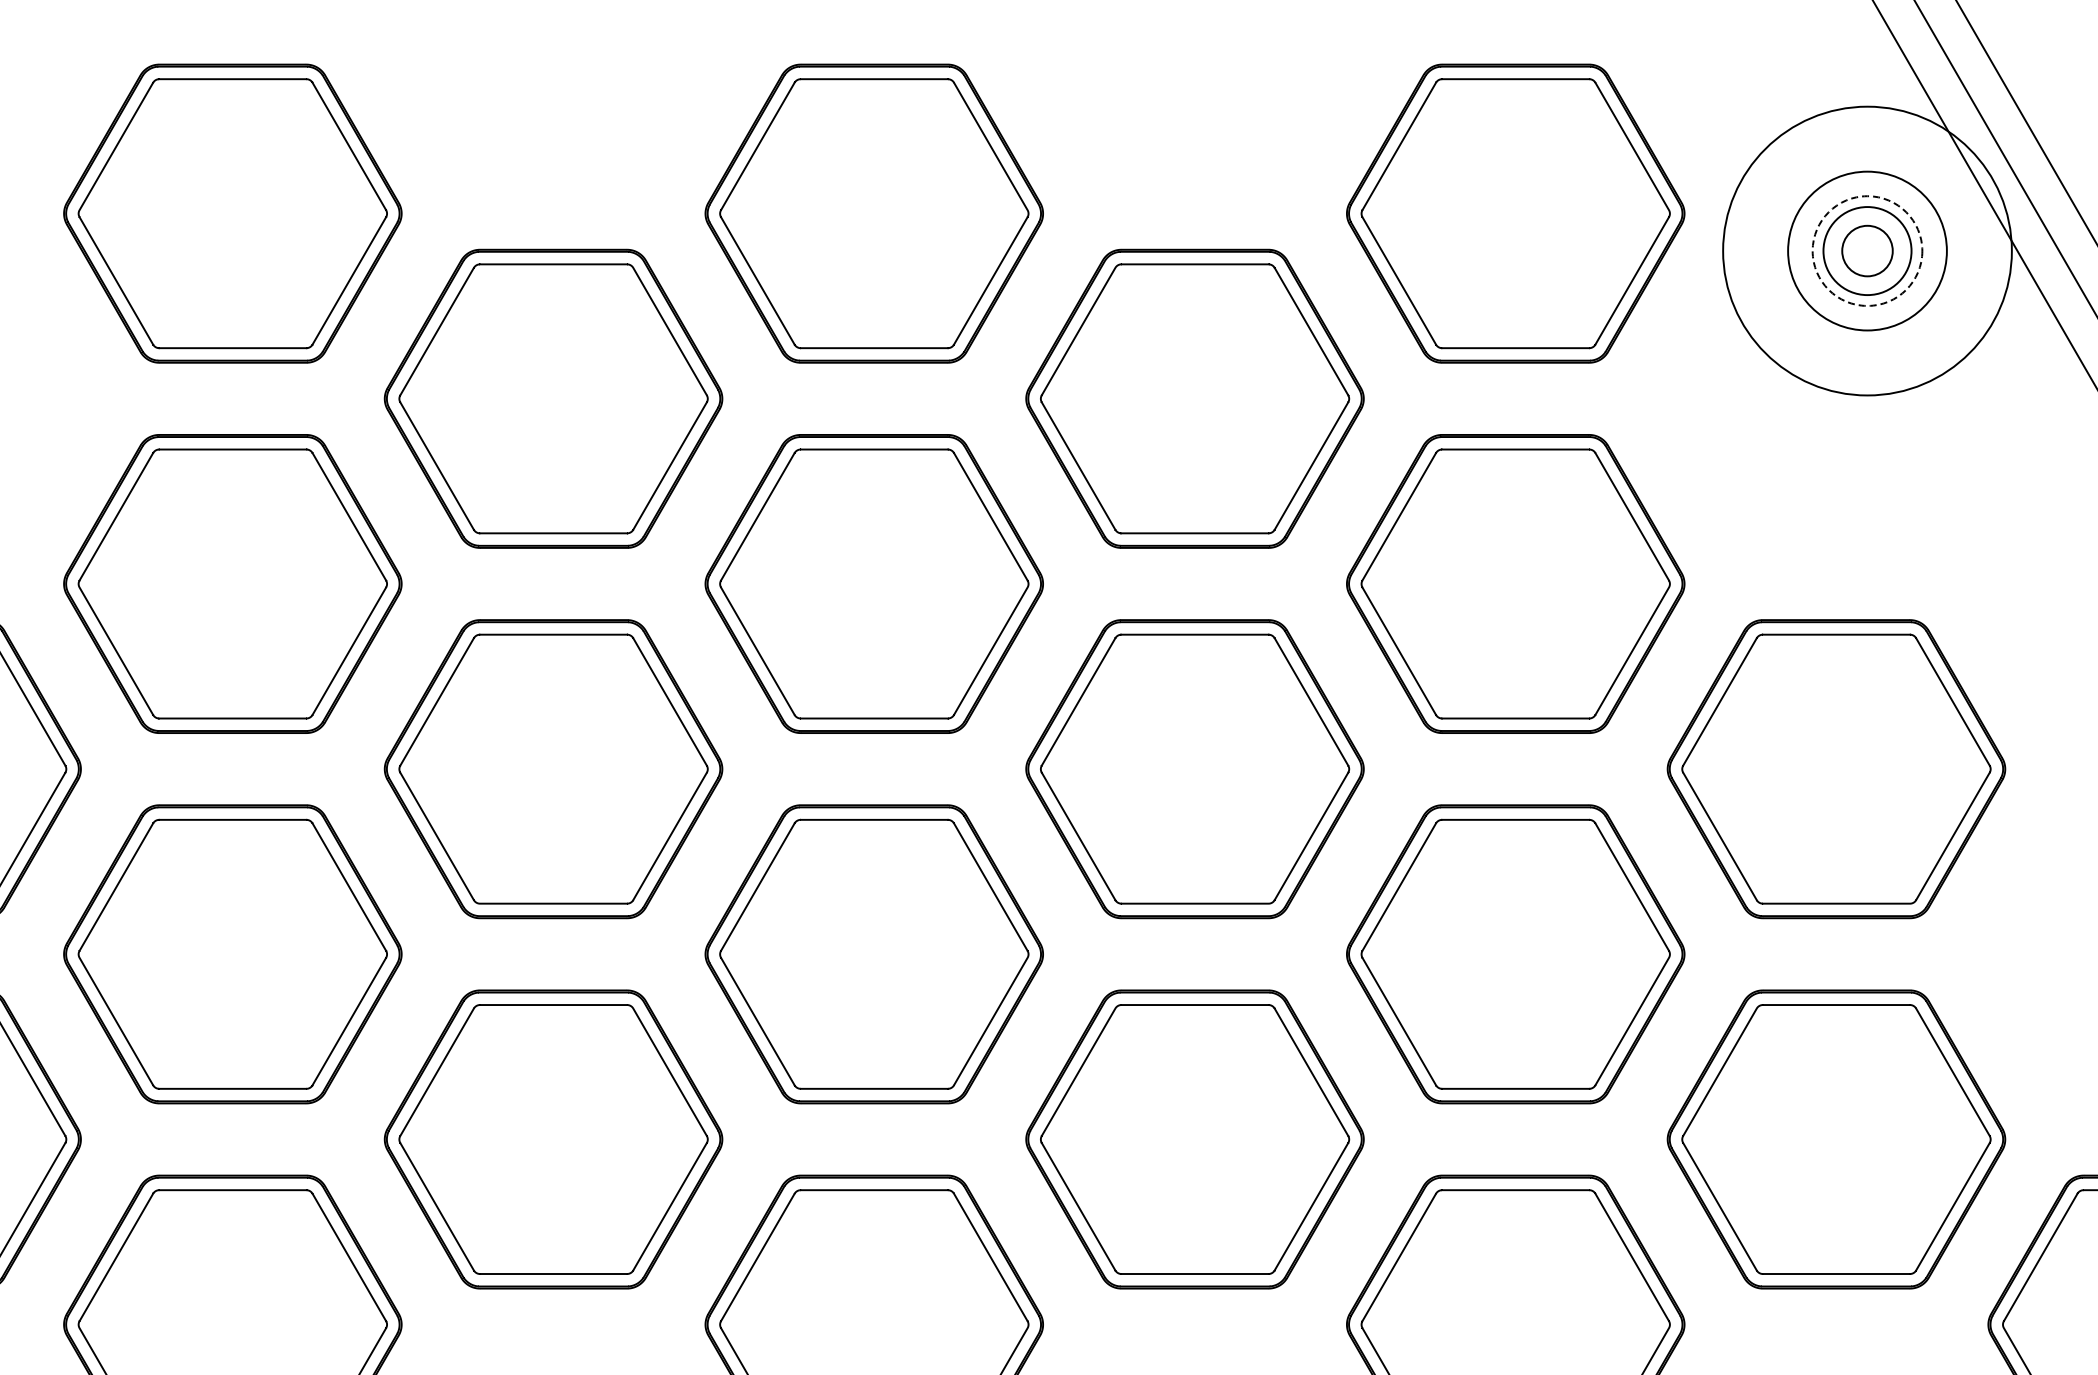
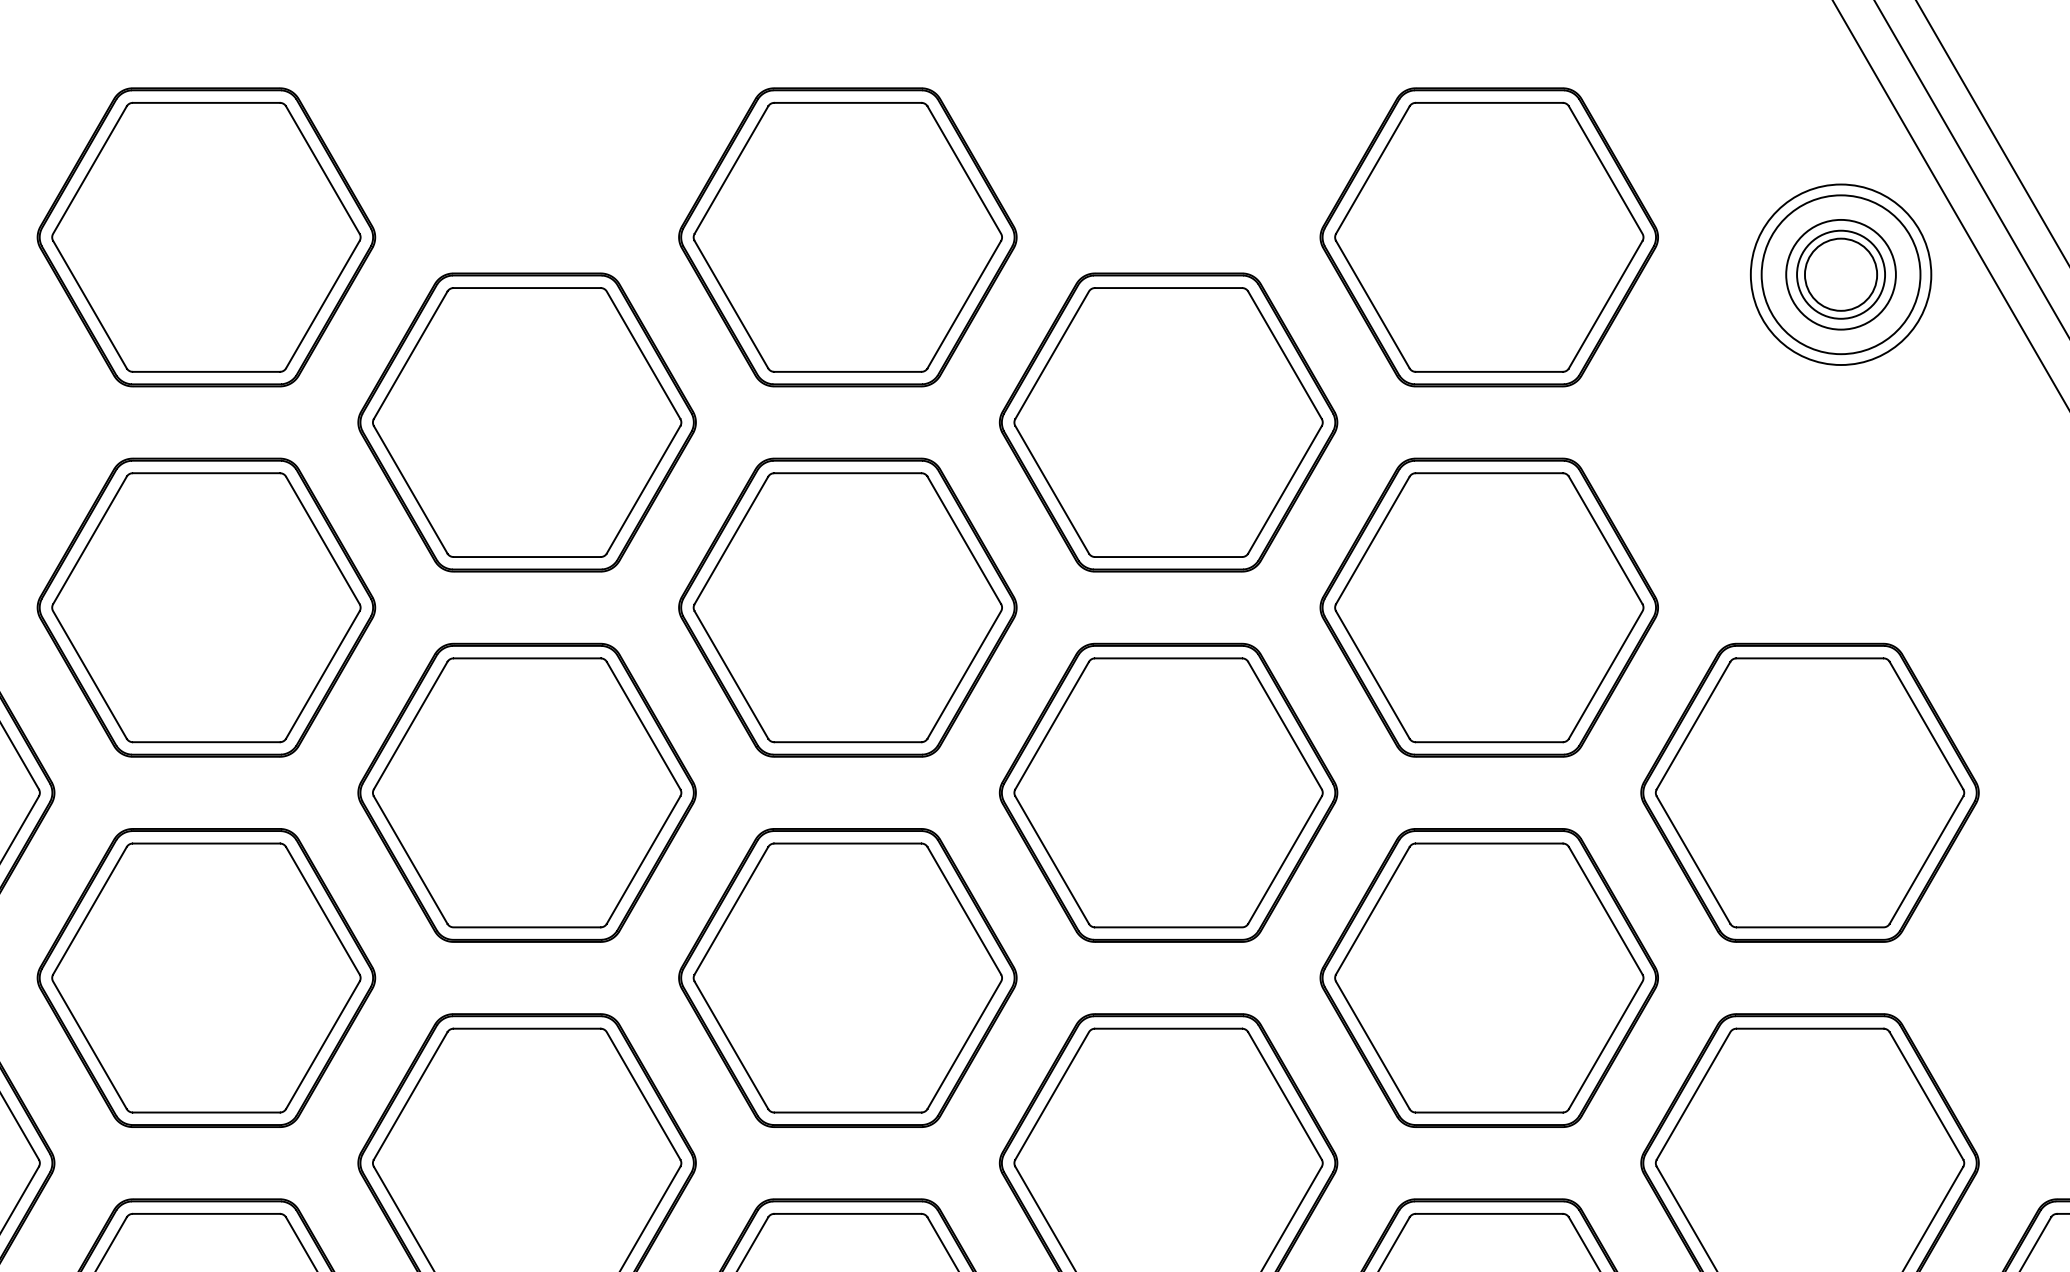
circle: (1867, 250) -> (1841, 274), dashed -> solid
circle: (1867, 250) -> (1841, 274), size x0.62
circle: (1867, 250) -> (1841, 274), size x1.43

